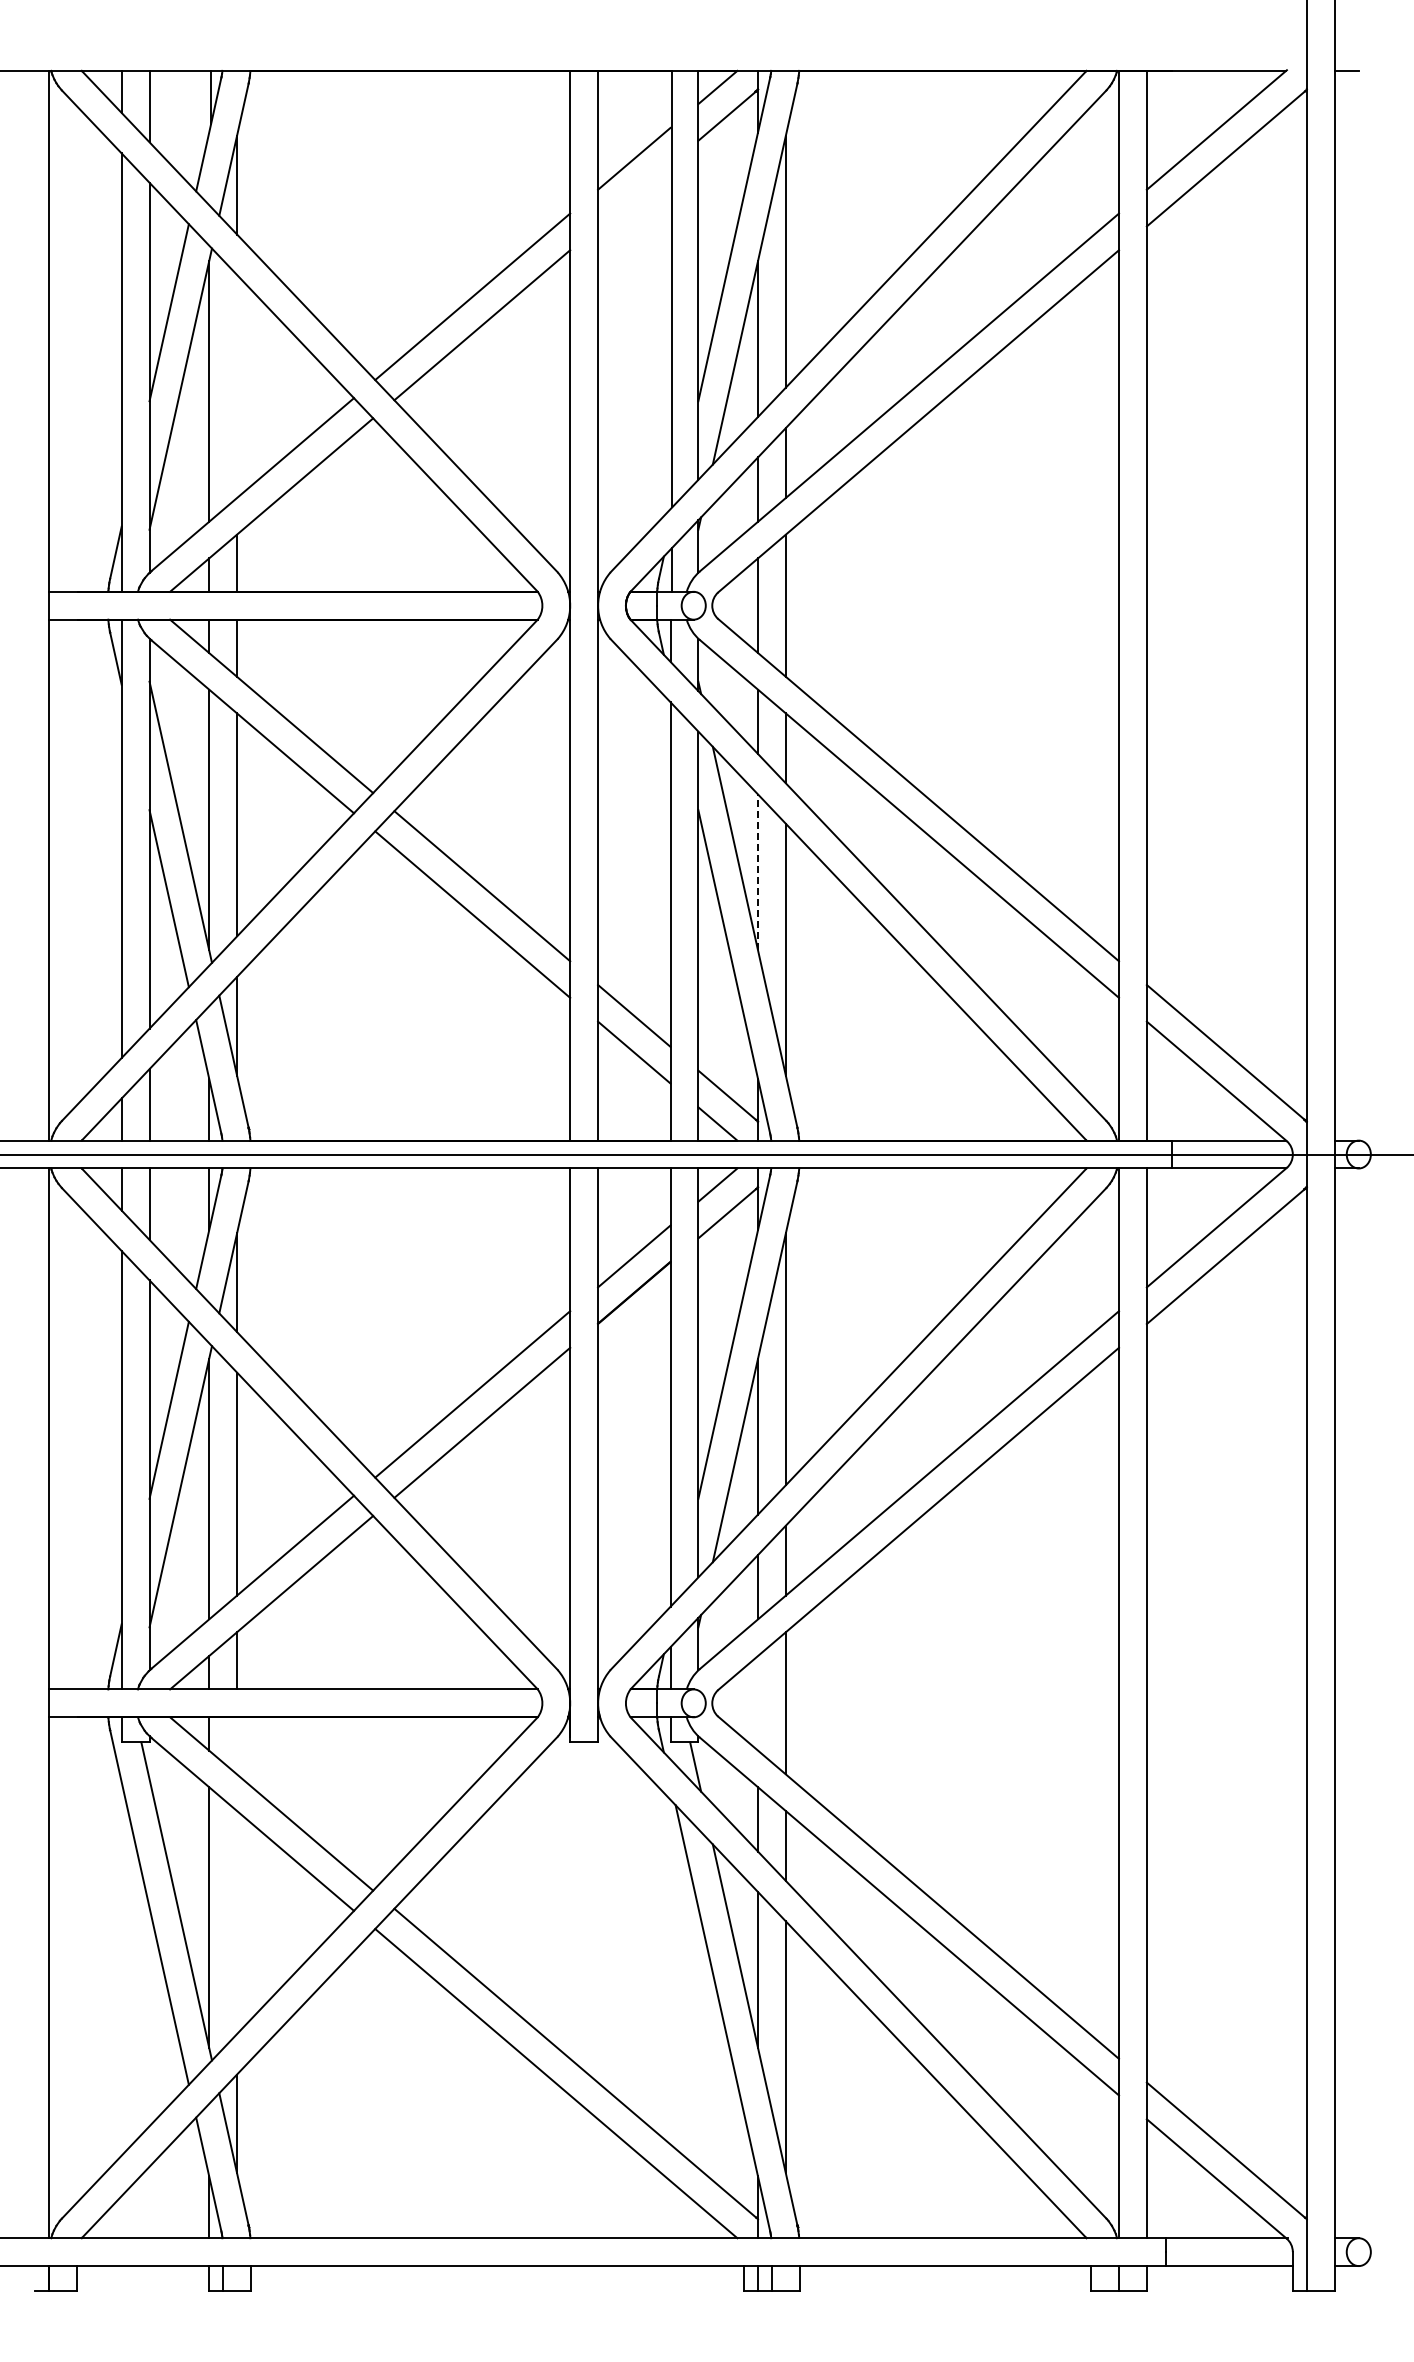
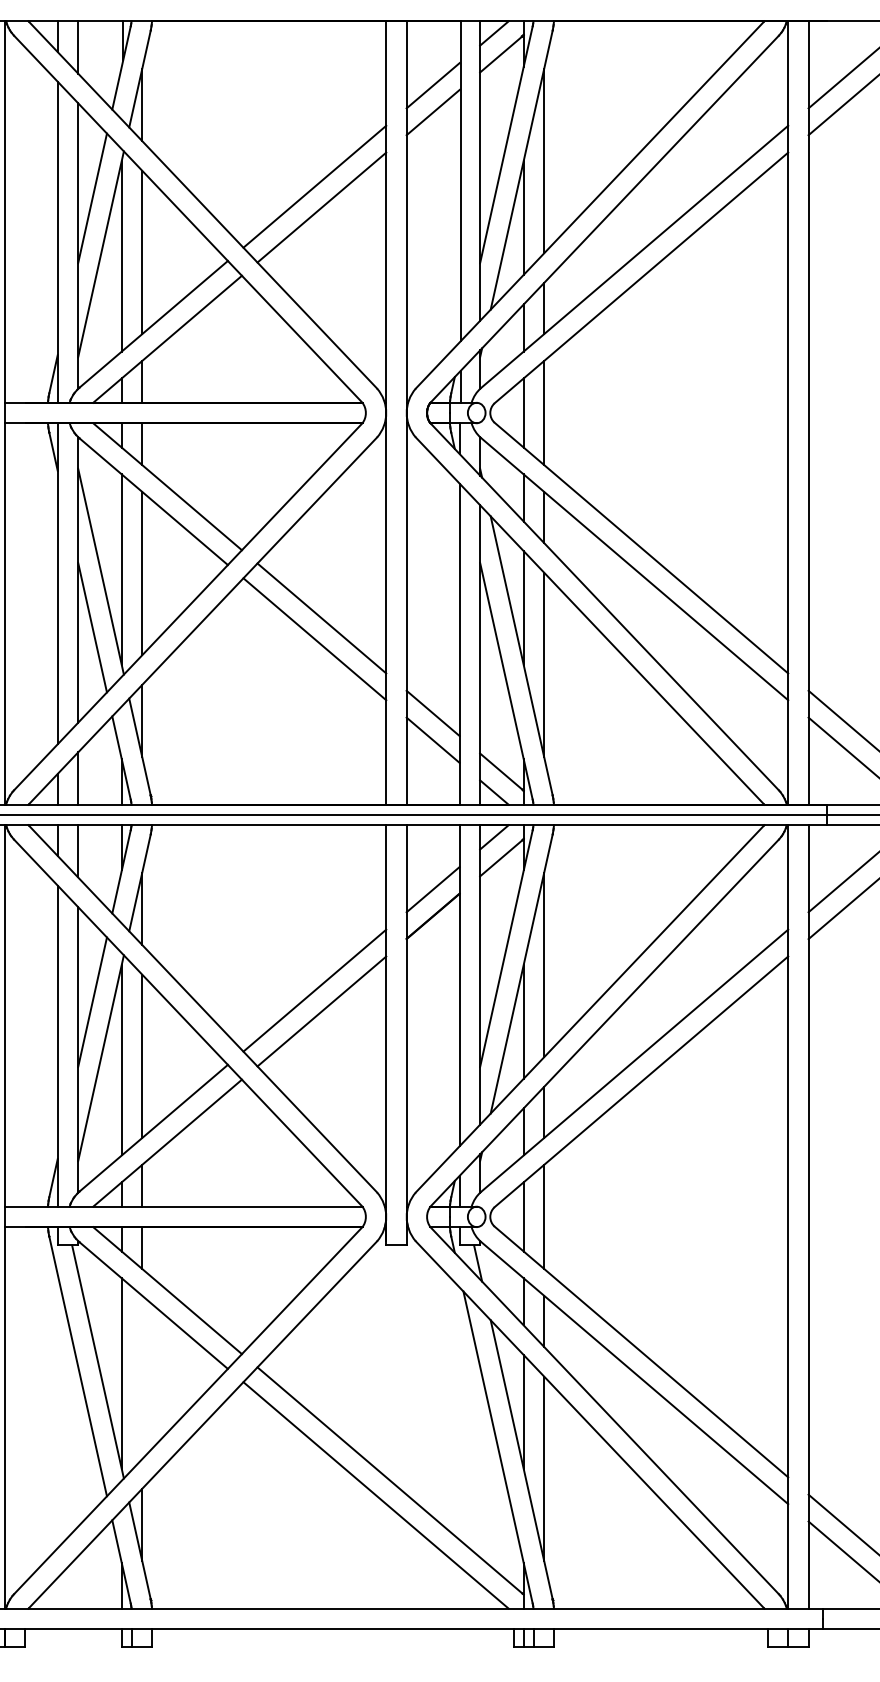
line: (634, 195) -> (433, 112), added
line: (237, 386) -> (142, 252), added
line: (758, 872) -> (524, 608), dashed -> solid
line: (758, 1703) -> (524, 1217), added
line: (237, 1745) -> (142, 1247), added

